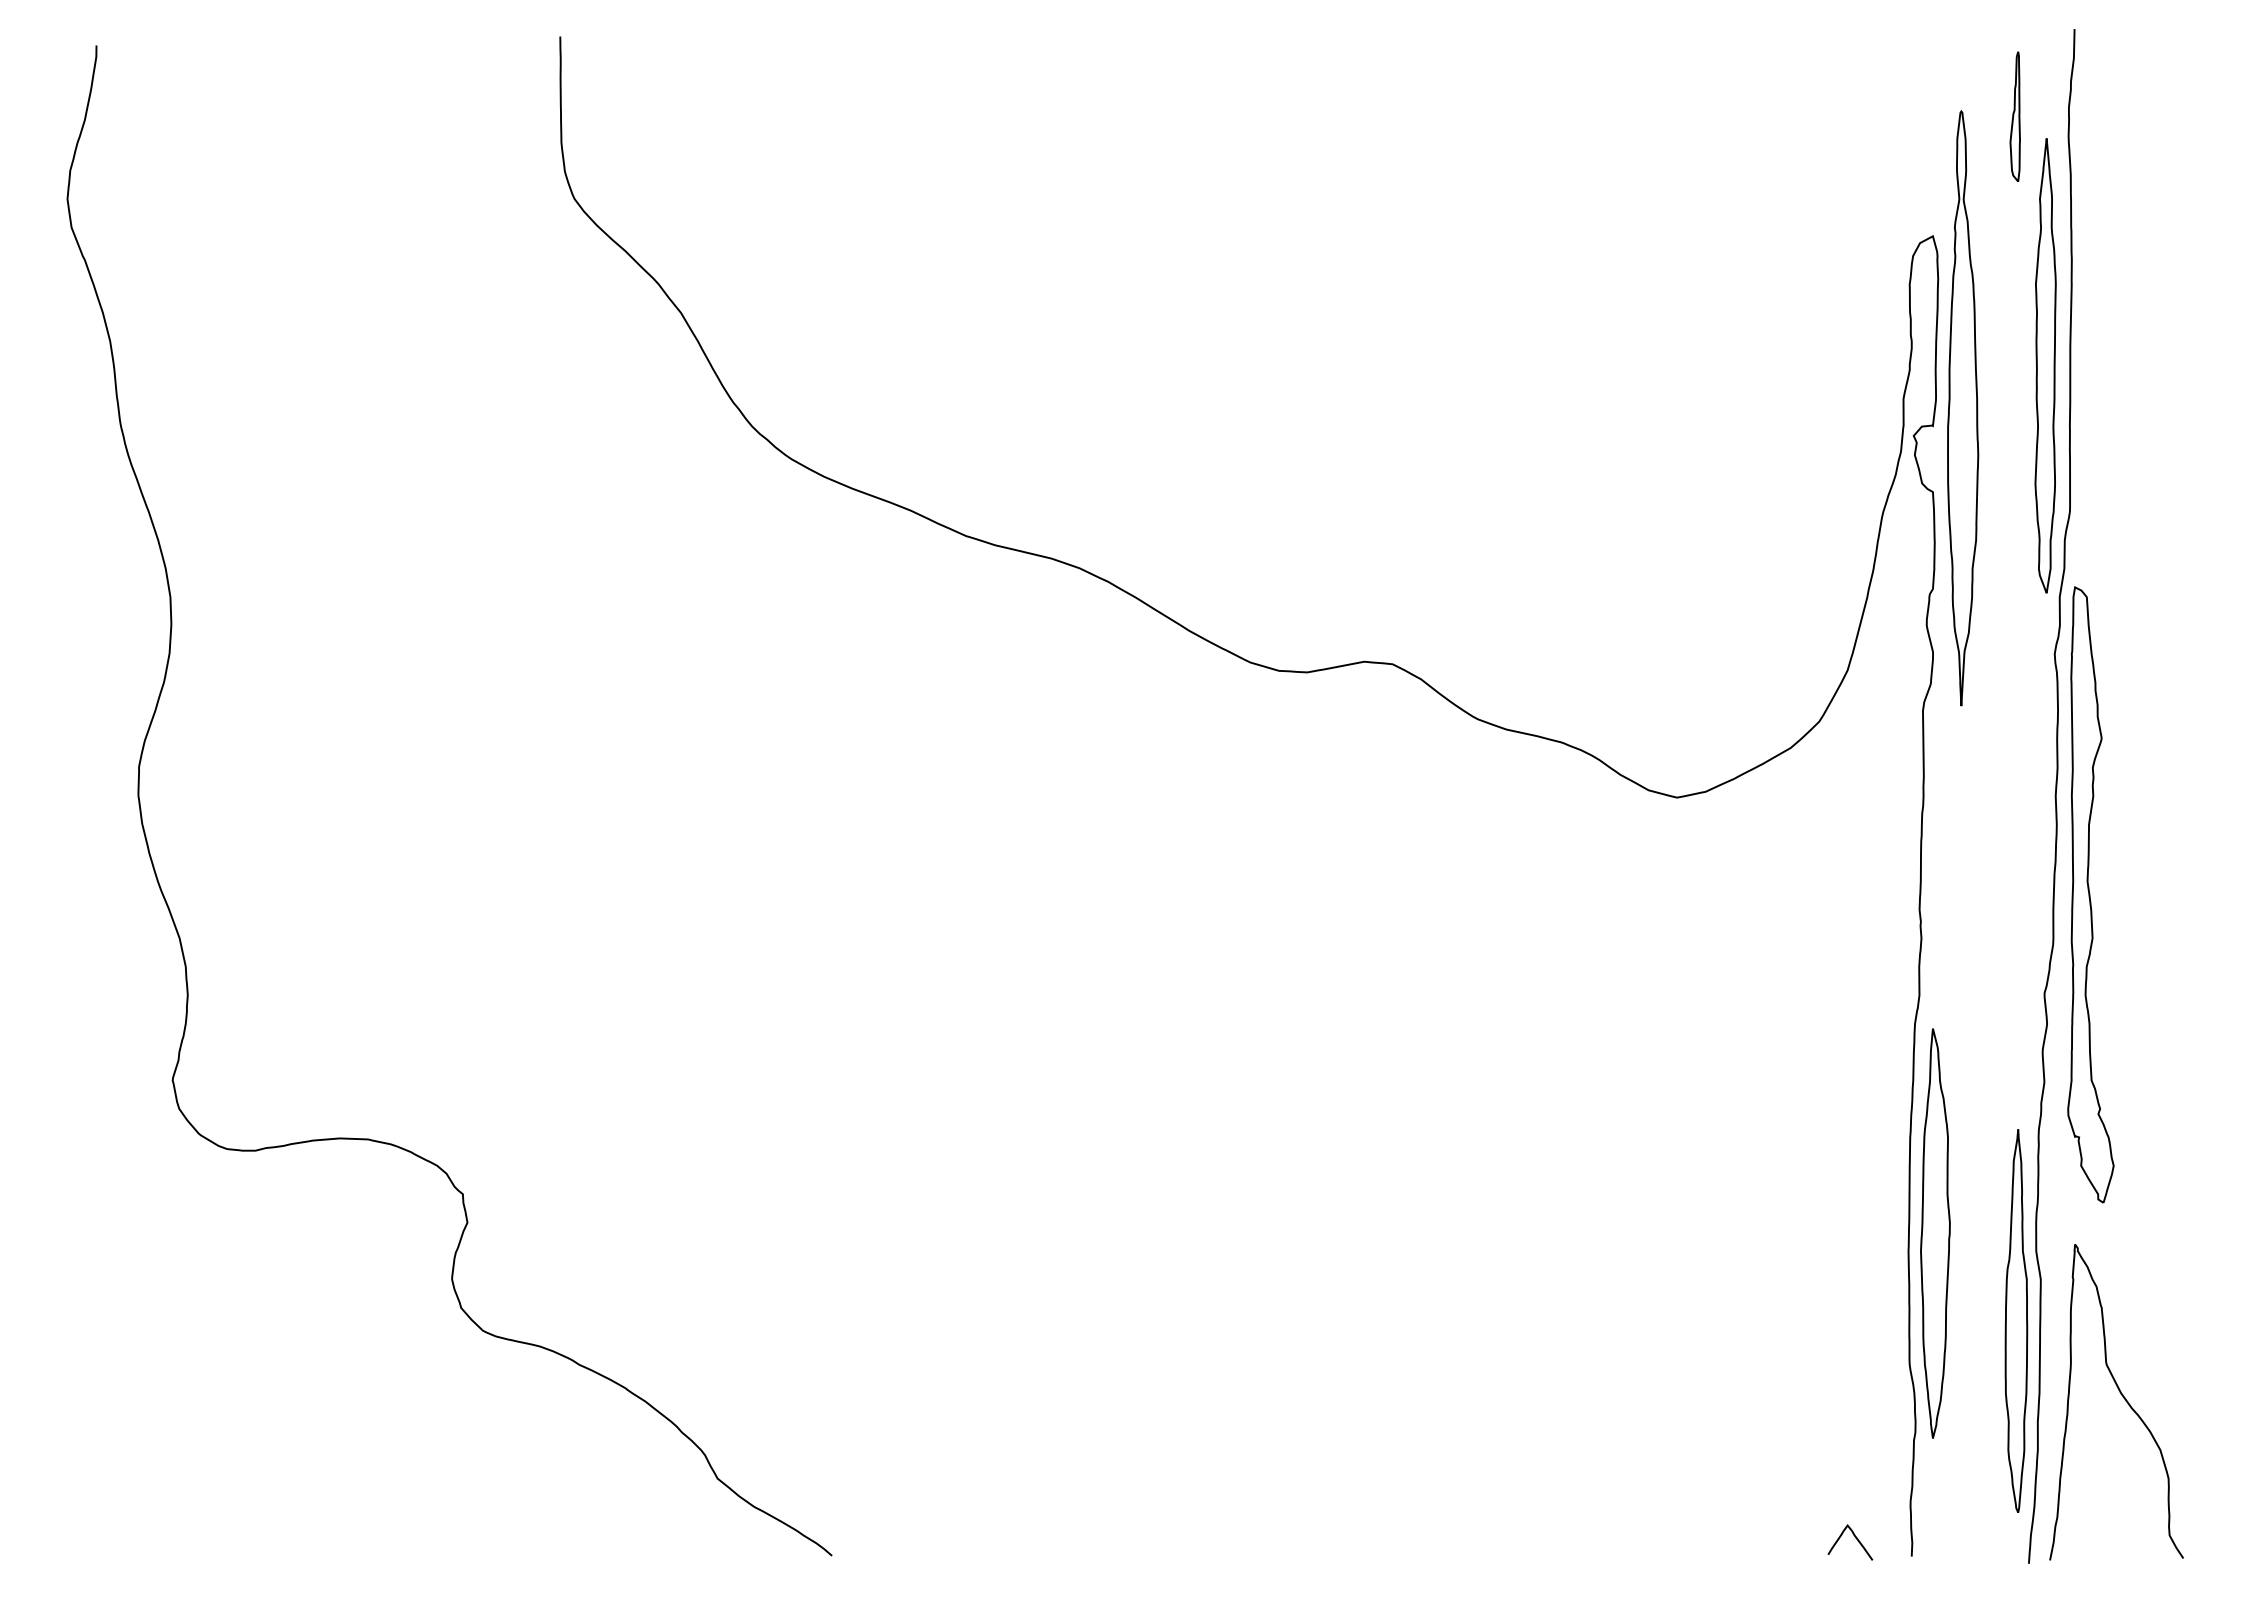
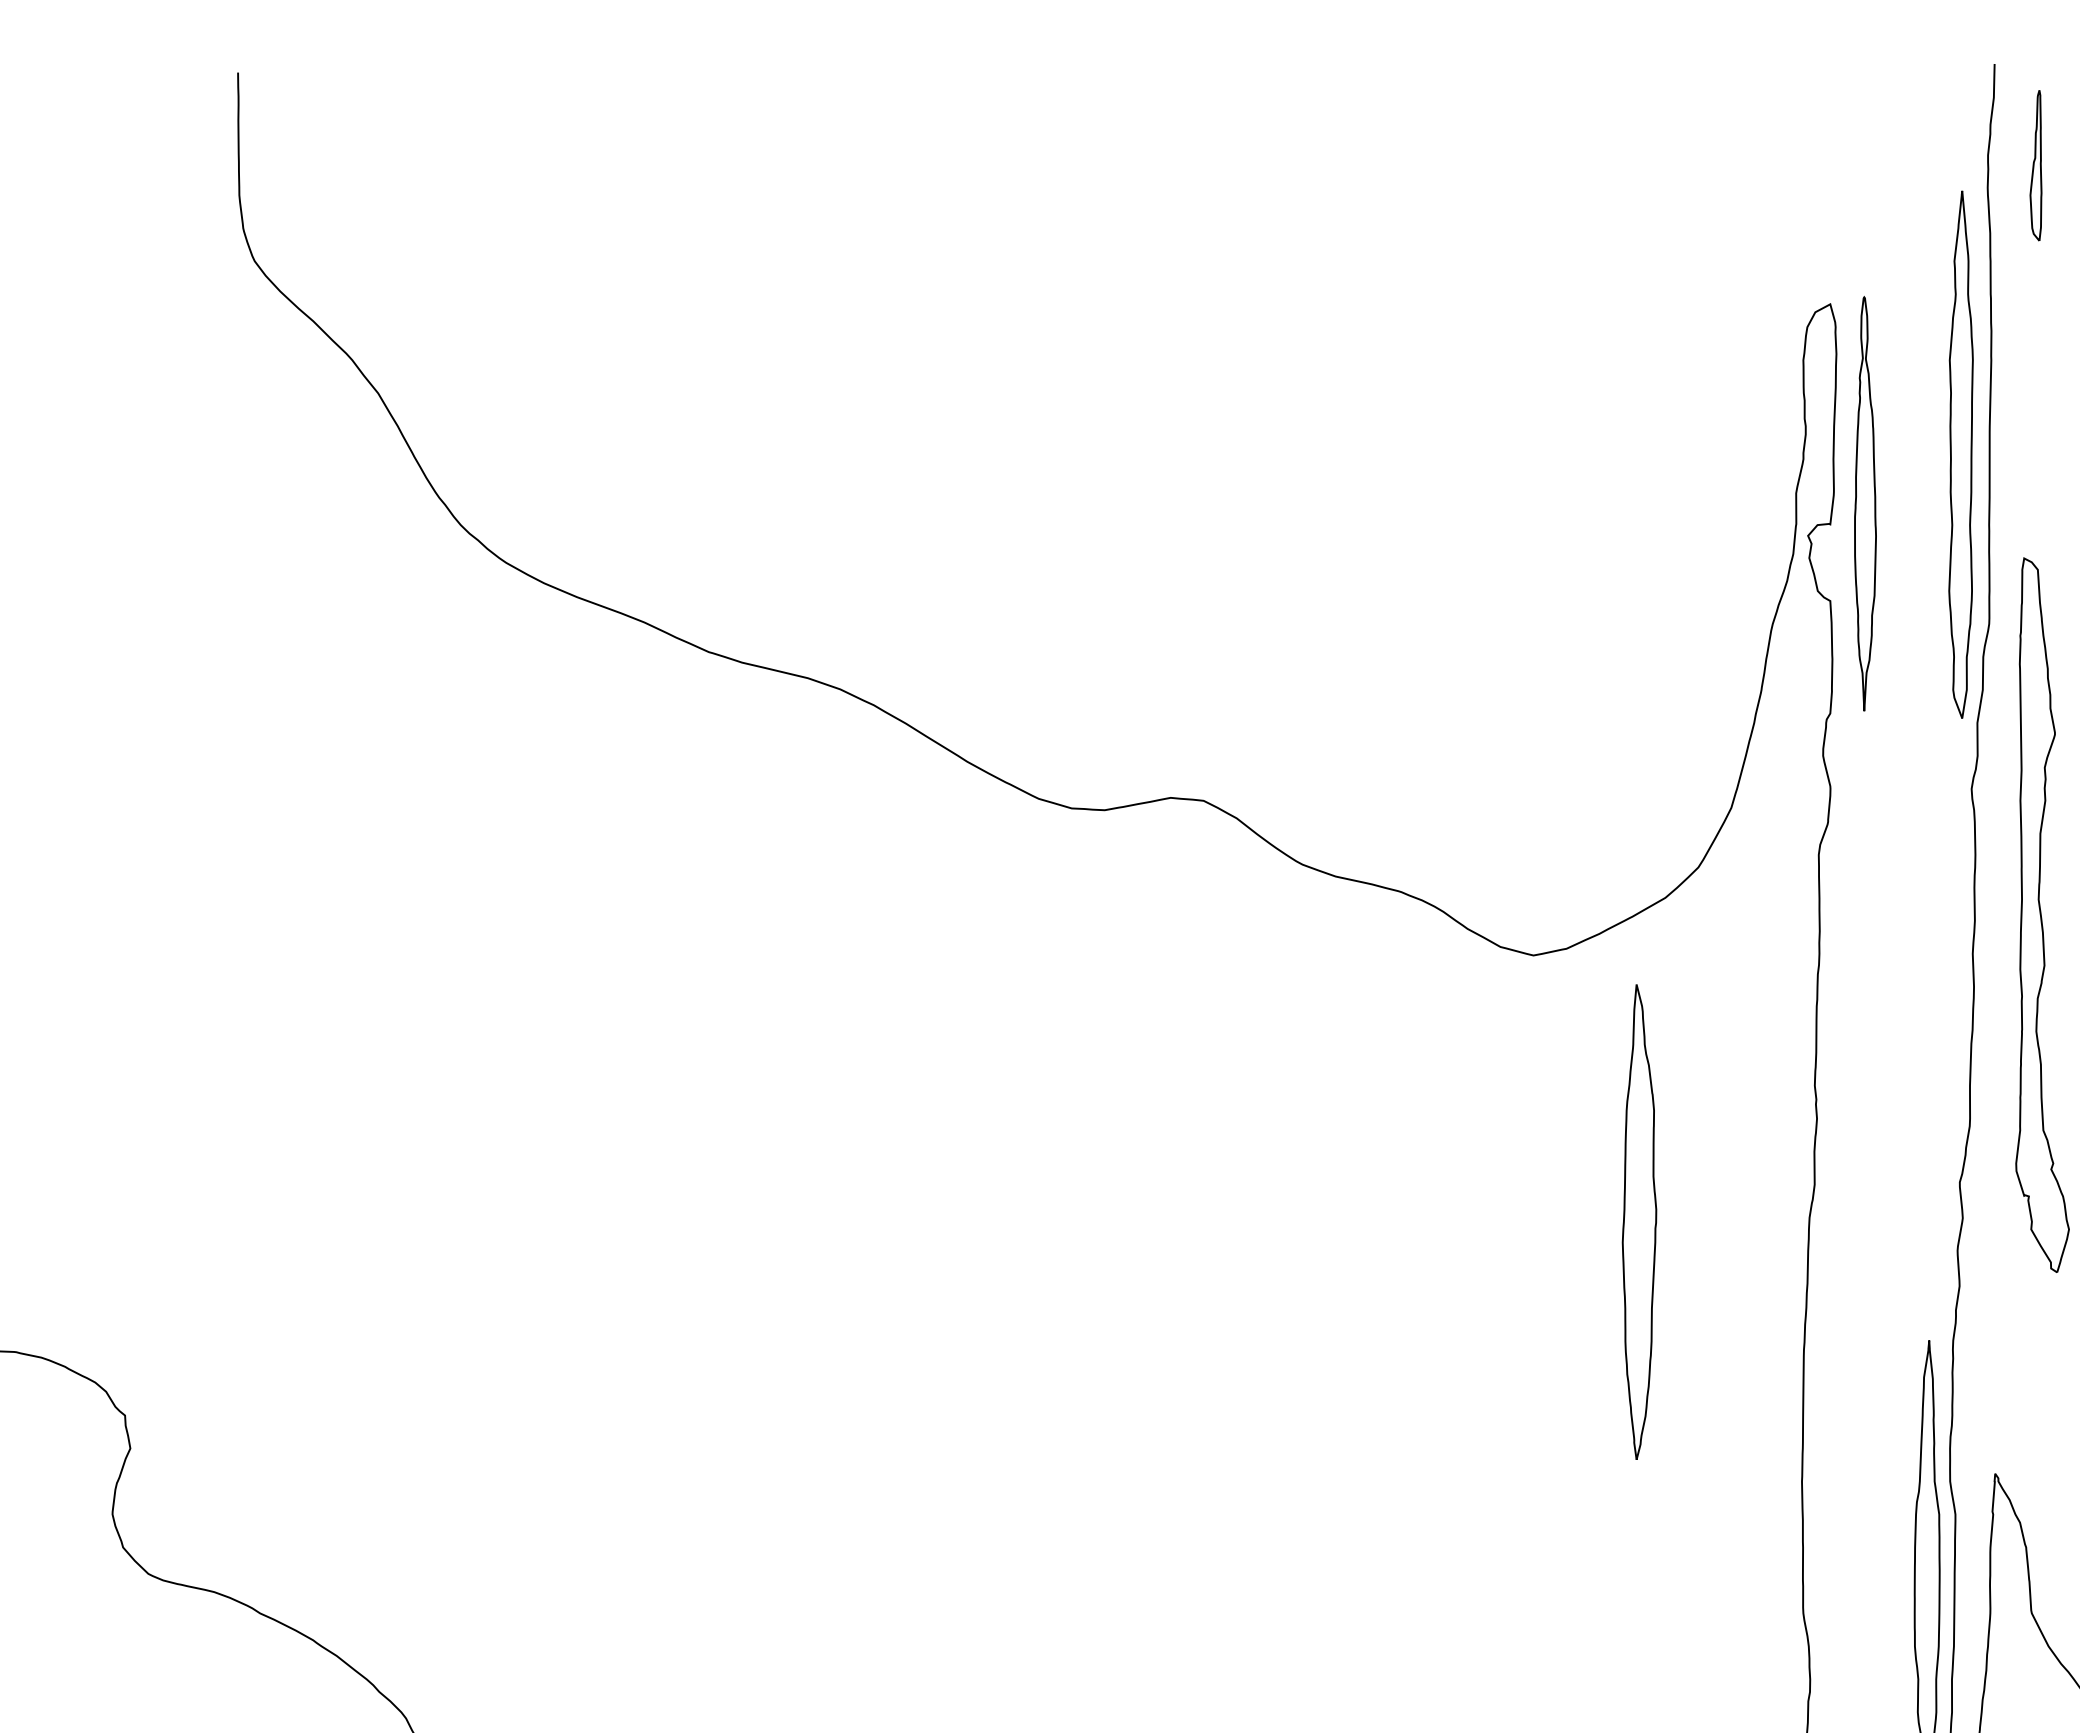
part: (2014, 116) -> (2035, 165), moved
part: (1963, 408) -> (1865, 504), size x0.6
part: (2090, 894) -> (2042, 914), moved
part: (1935, 1233) -> (1639, 1222), moved

